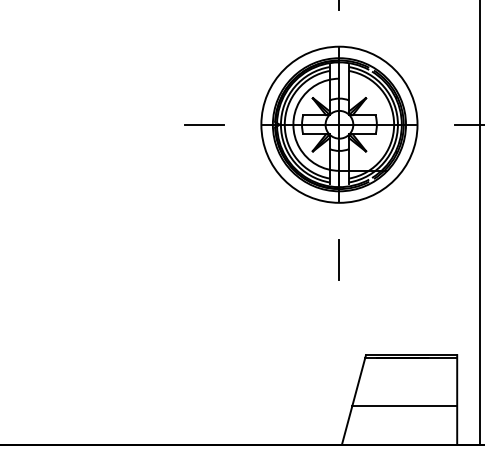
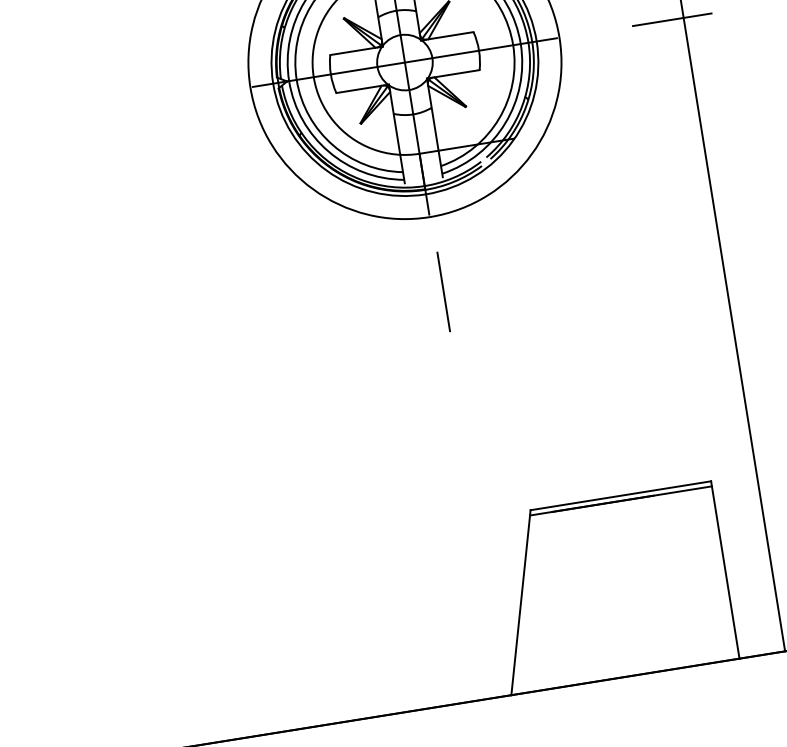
line: (204, 124) -> (137, 104), removed
line: (338, 259) -> (441, 291), moved
line: (404, 406) -> (623, 599), removed

